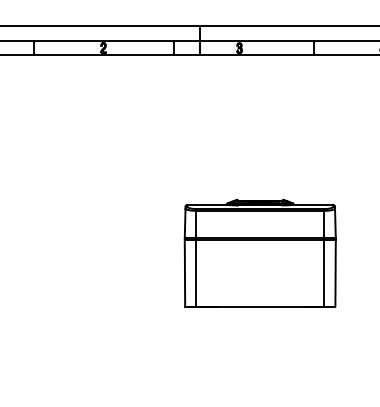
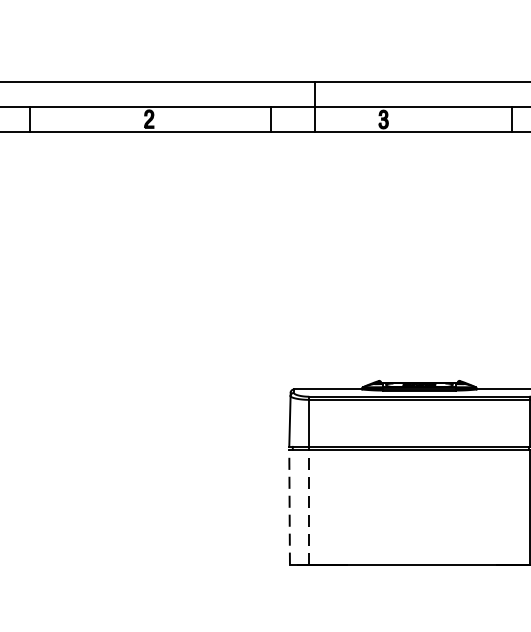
line: (184, 272) -> (288, 506), solid -> dashed
line: (196, 272) -> (309, 506), solid -> dashed

